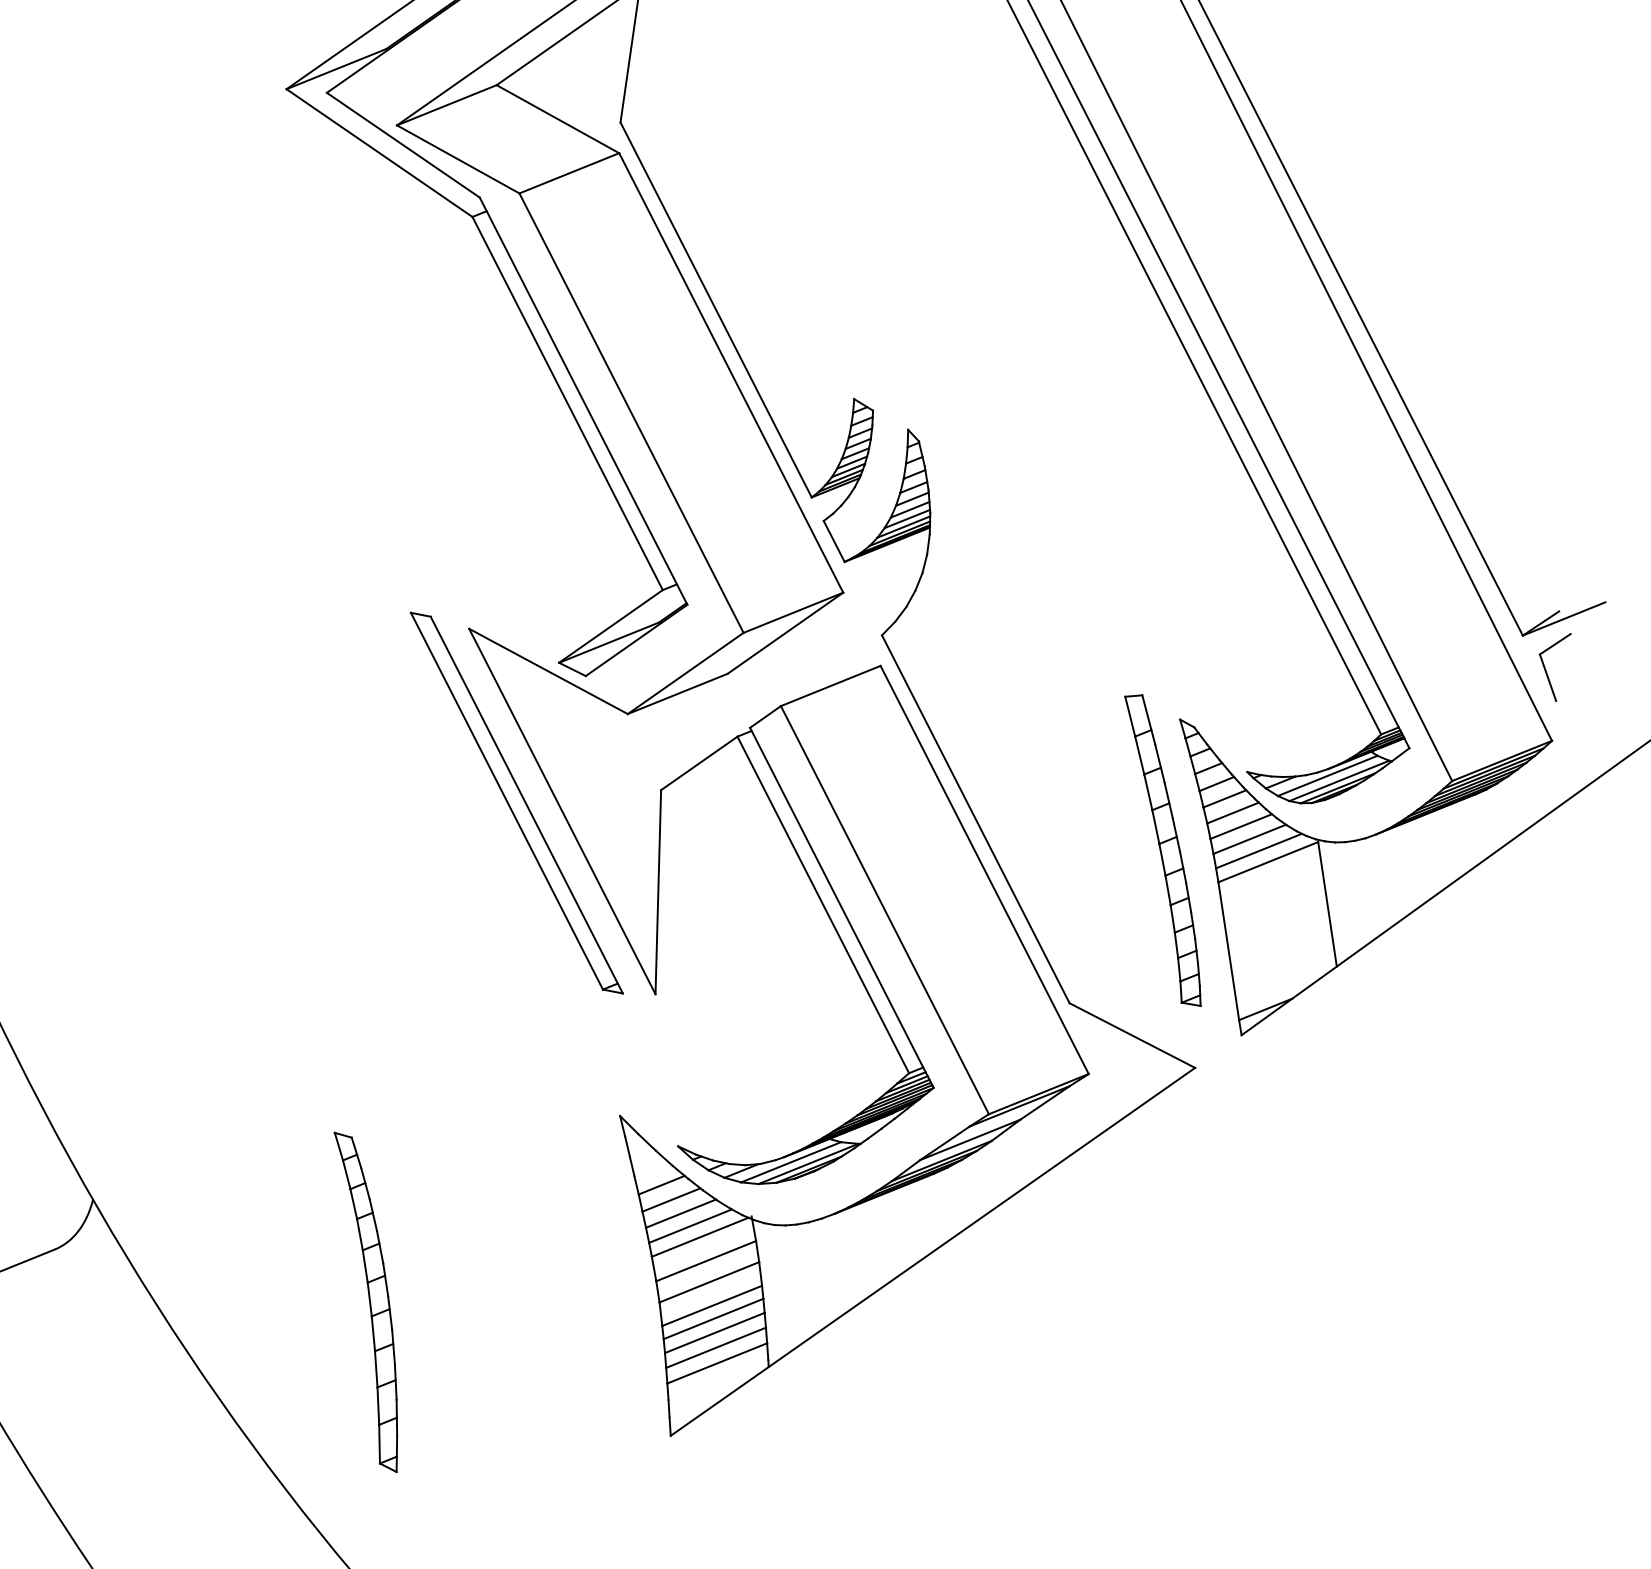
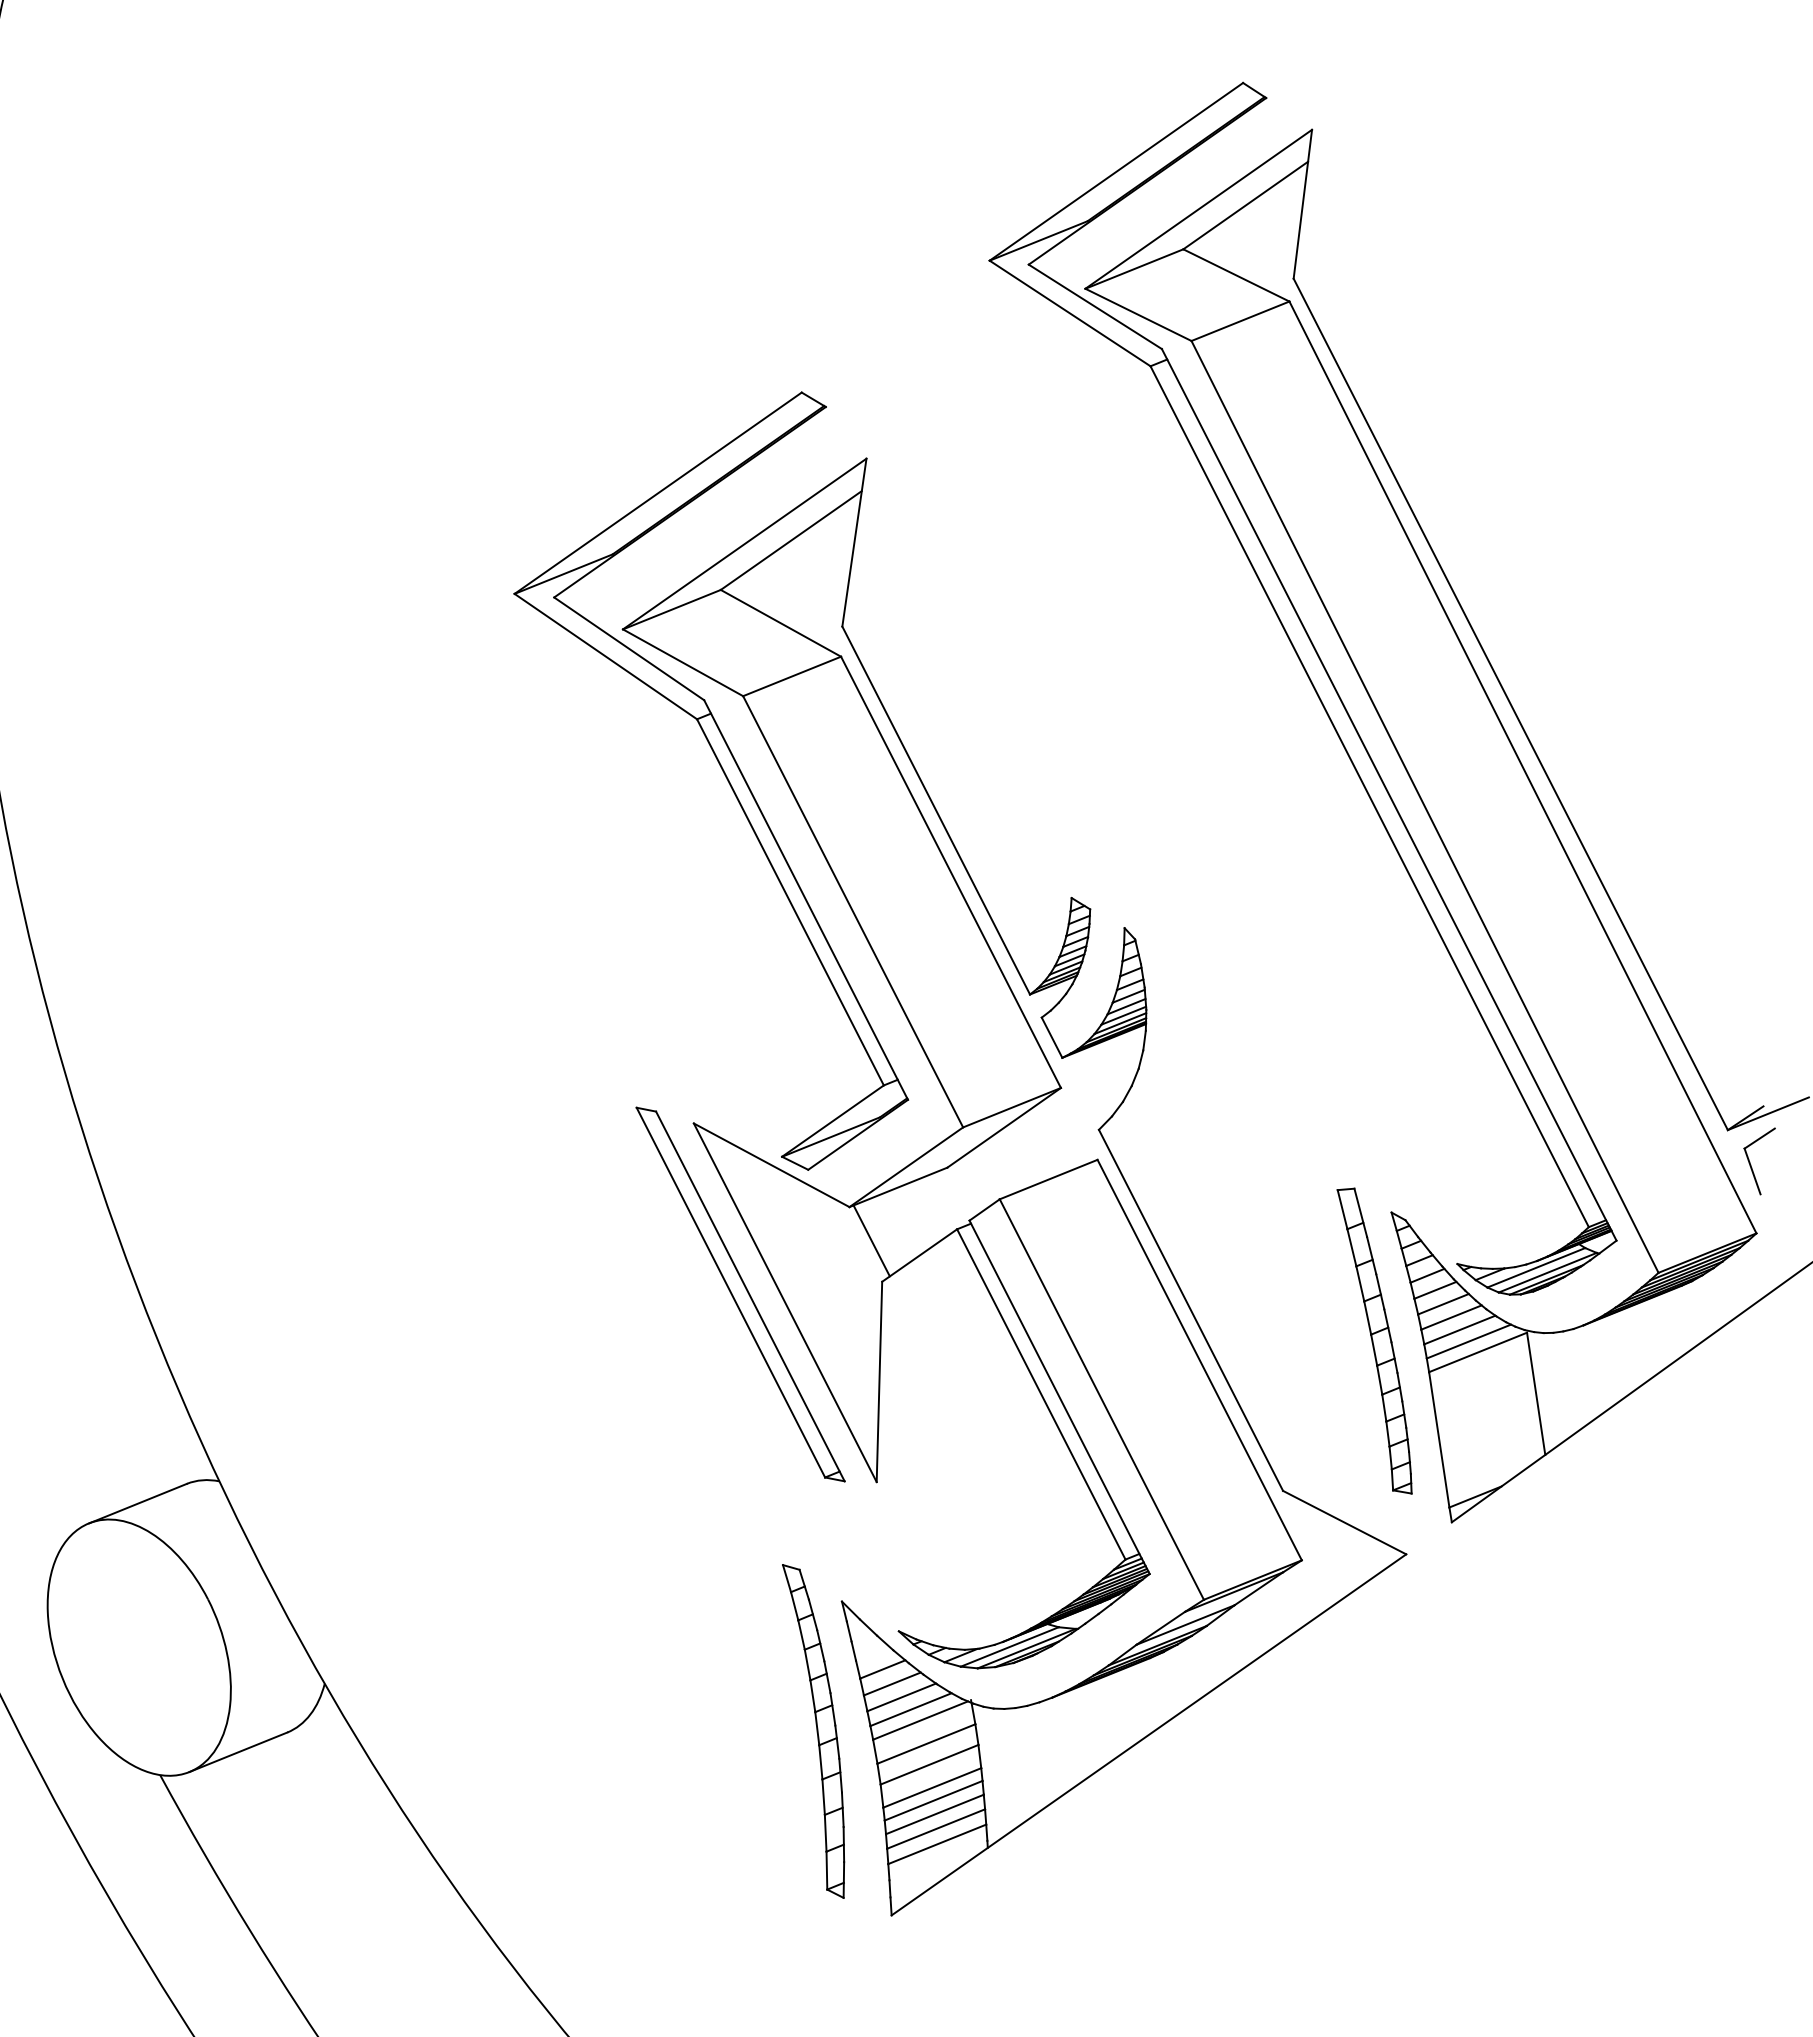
line: (650, 748) -> (871, 1240), added
part: (365, 1302) -> (813, 1731), moved

